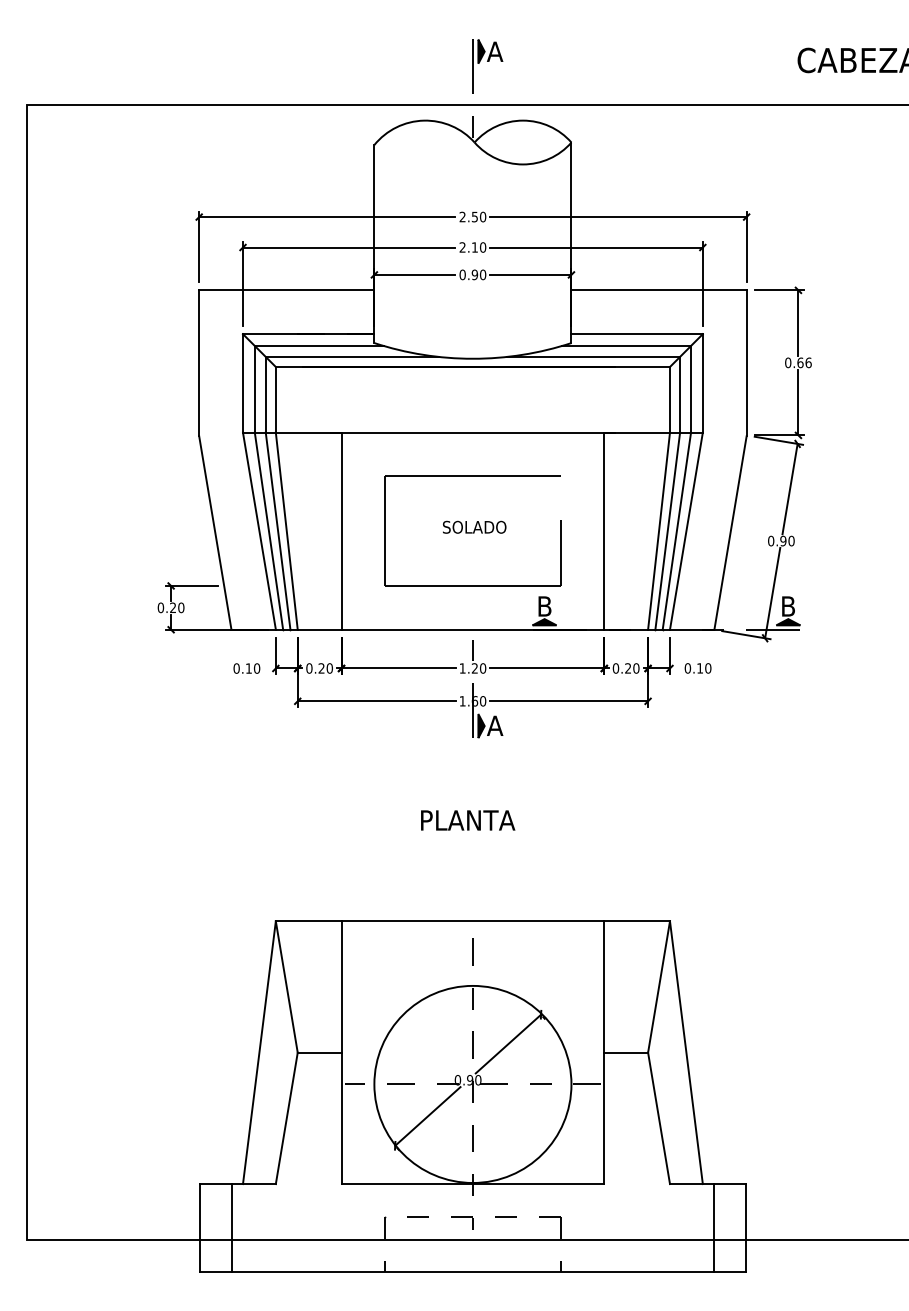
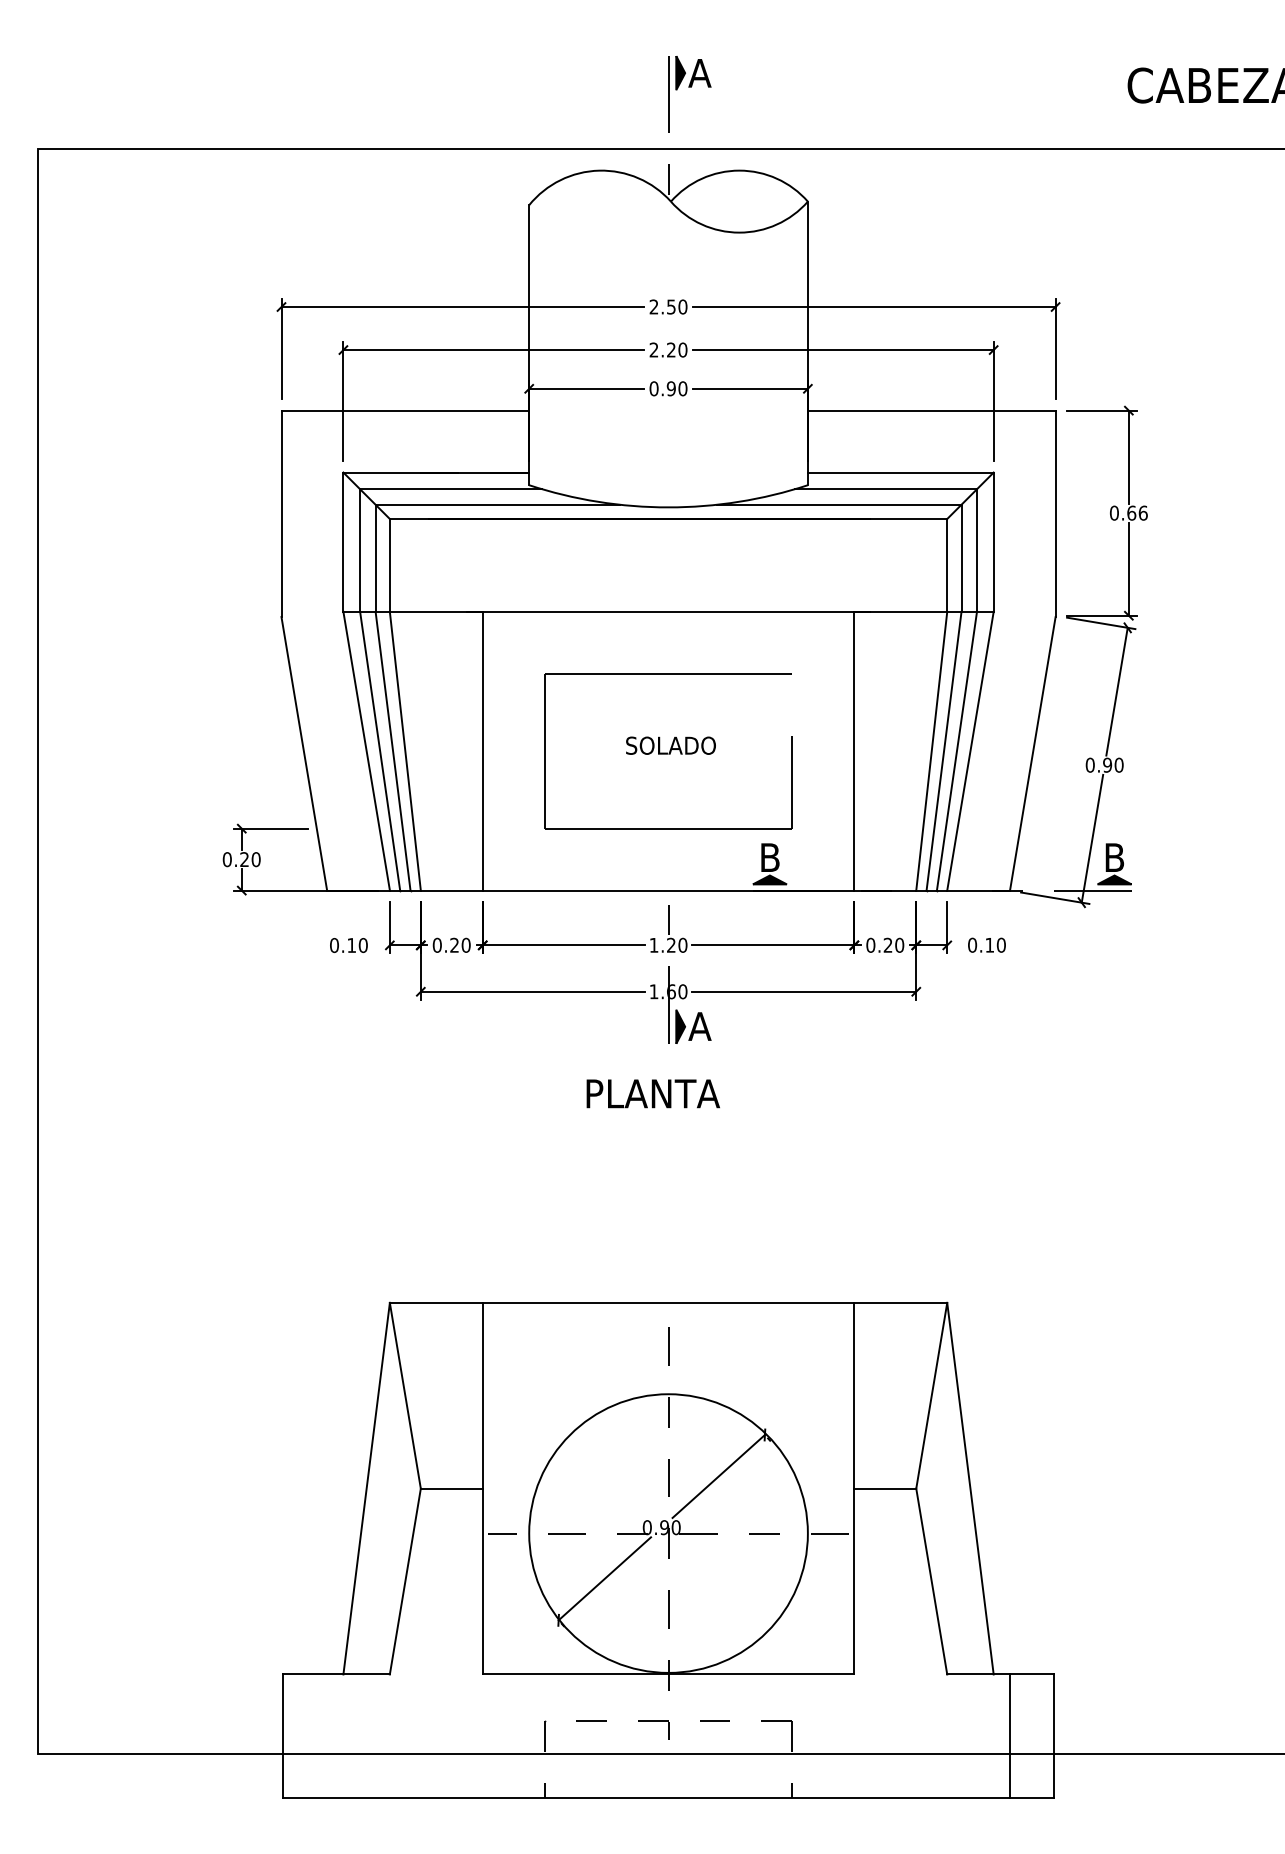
text: (474, 247) -> (670, 350), 2.10 -> 2.20
text: (468, 820) -> (653, 1093), moved
line: (231, 1227) -> (327, 1735), removed

